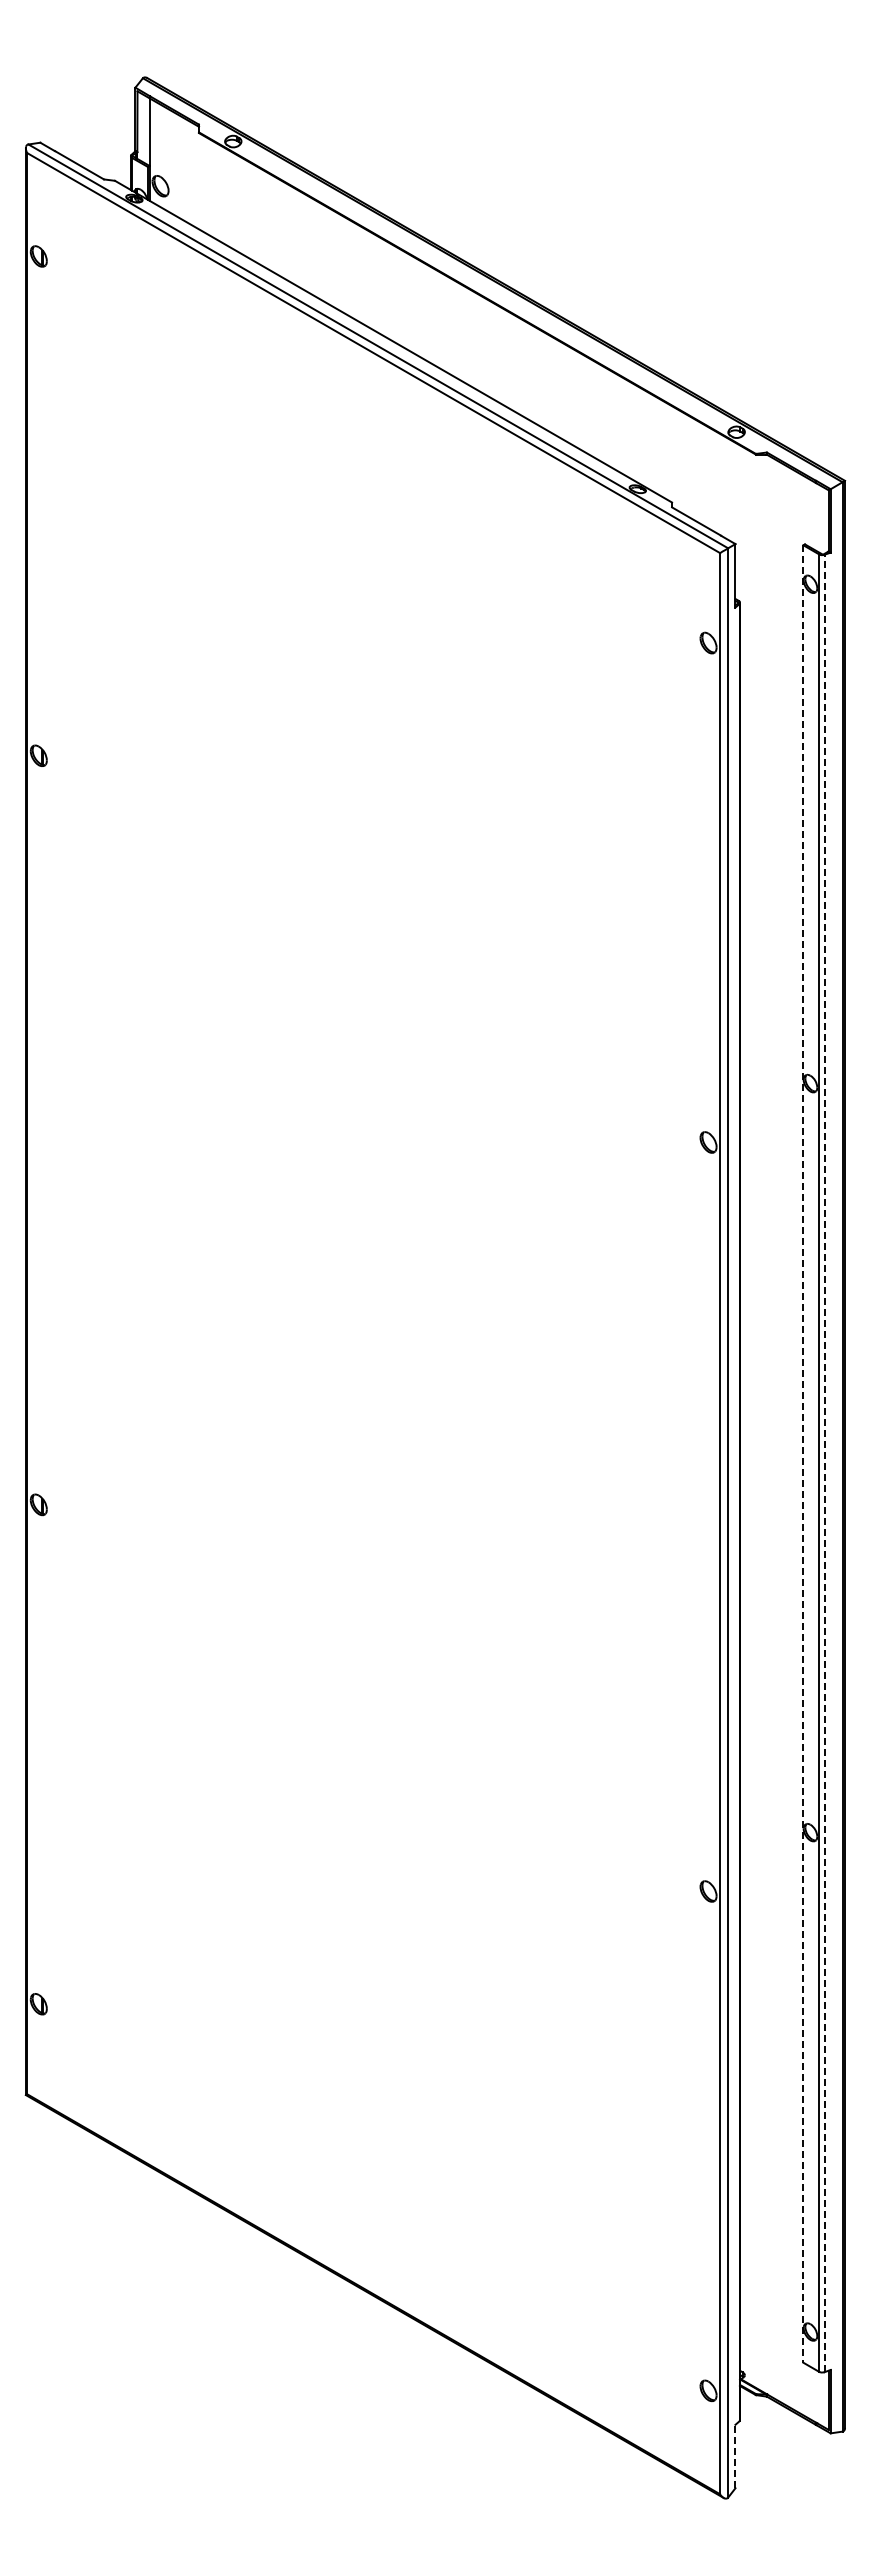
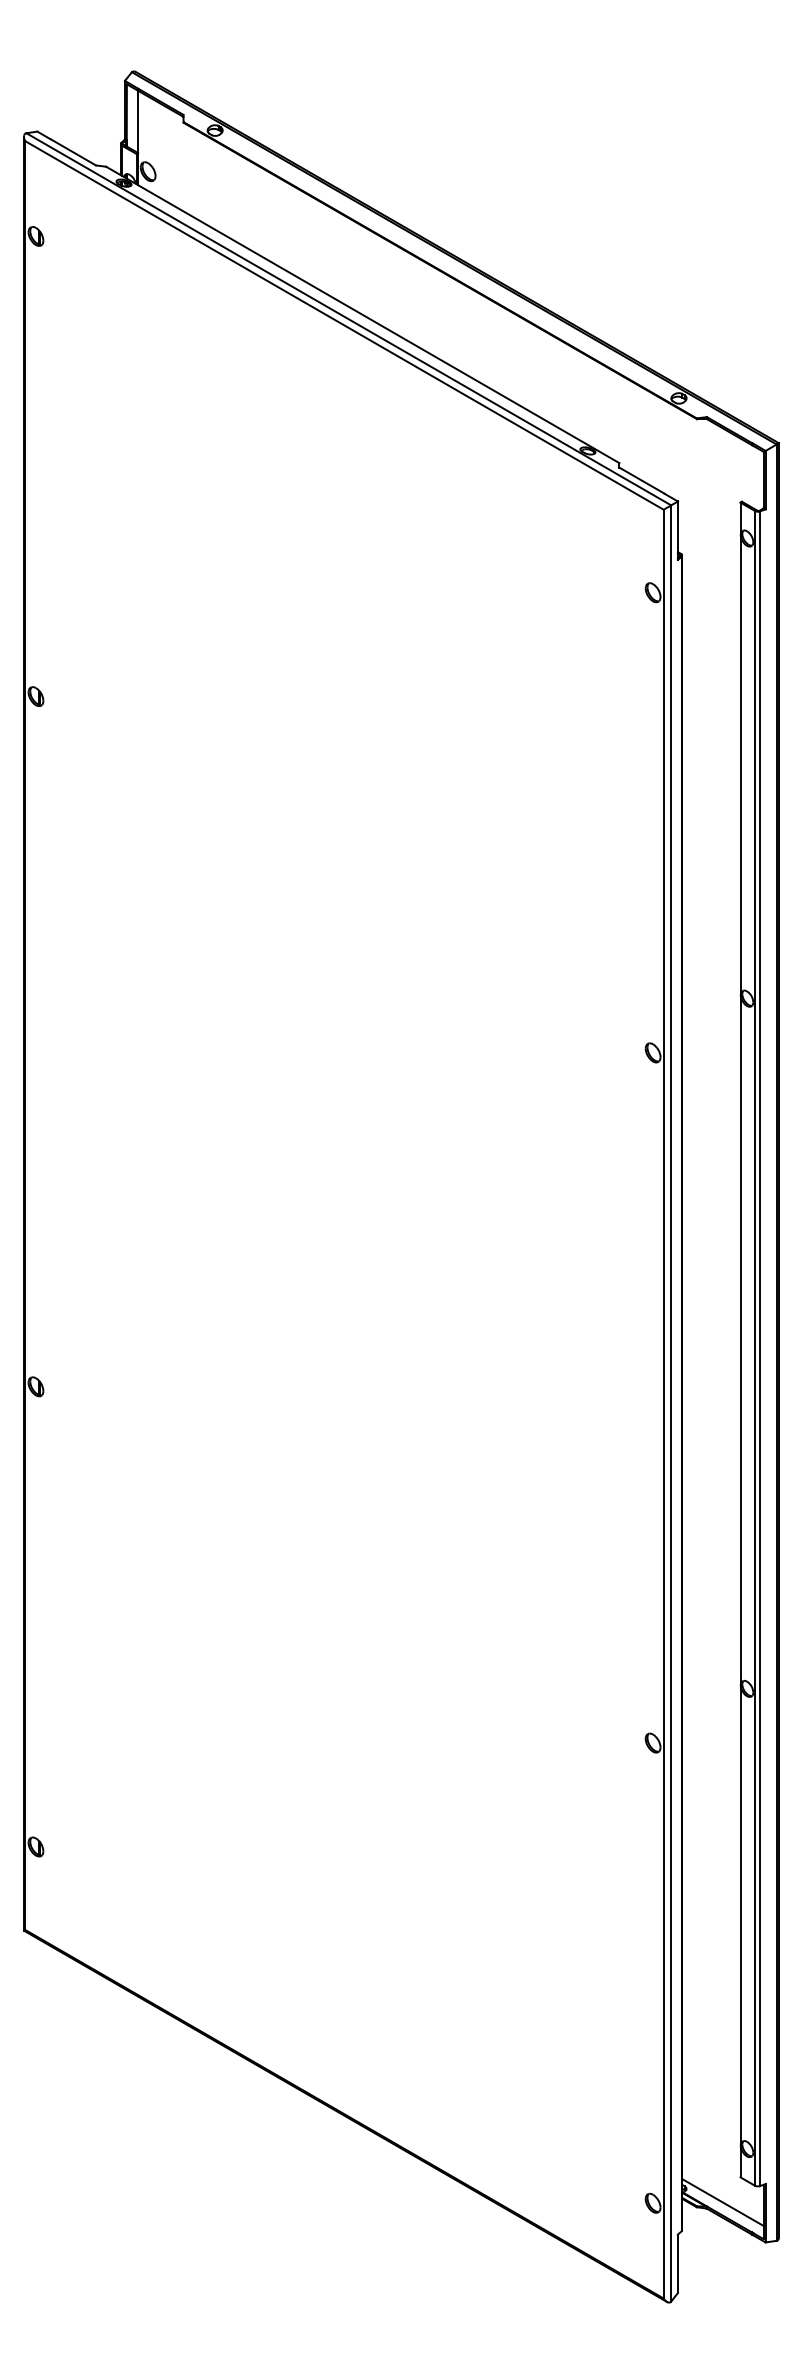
line: (803, 1454) -> (740, 1340), dashed -> solid
line: (824, 1463) -> (759, 1348), dashed -> solid
line: (784, 2389) -> (723, 2202), added
line: (735, 2456) -> (677, 2263), dashed -> solid

